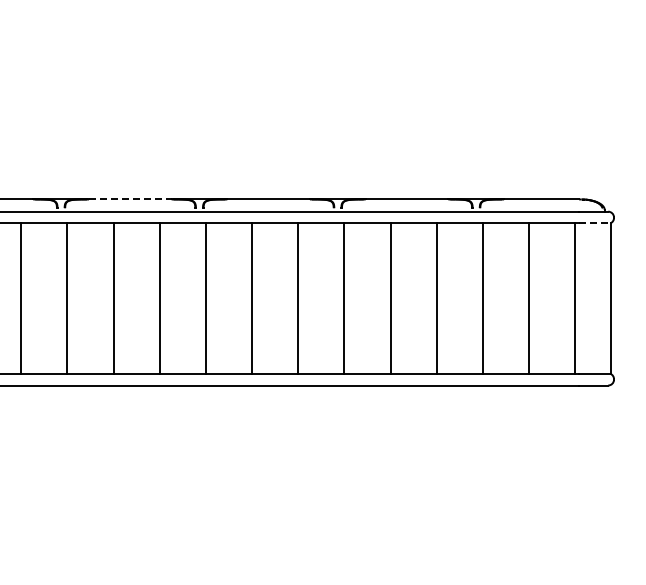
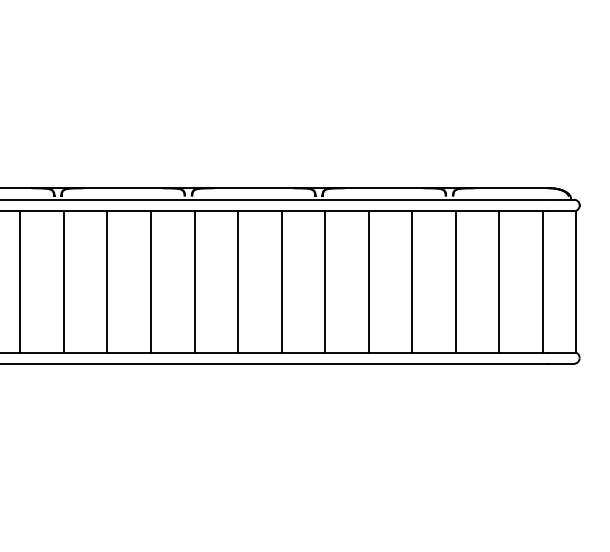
line: (130, 199) -> (123, 188), dashed -> solid
line: (594, 223) -> (561, 210), dashed -> solid

